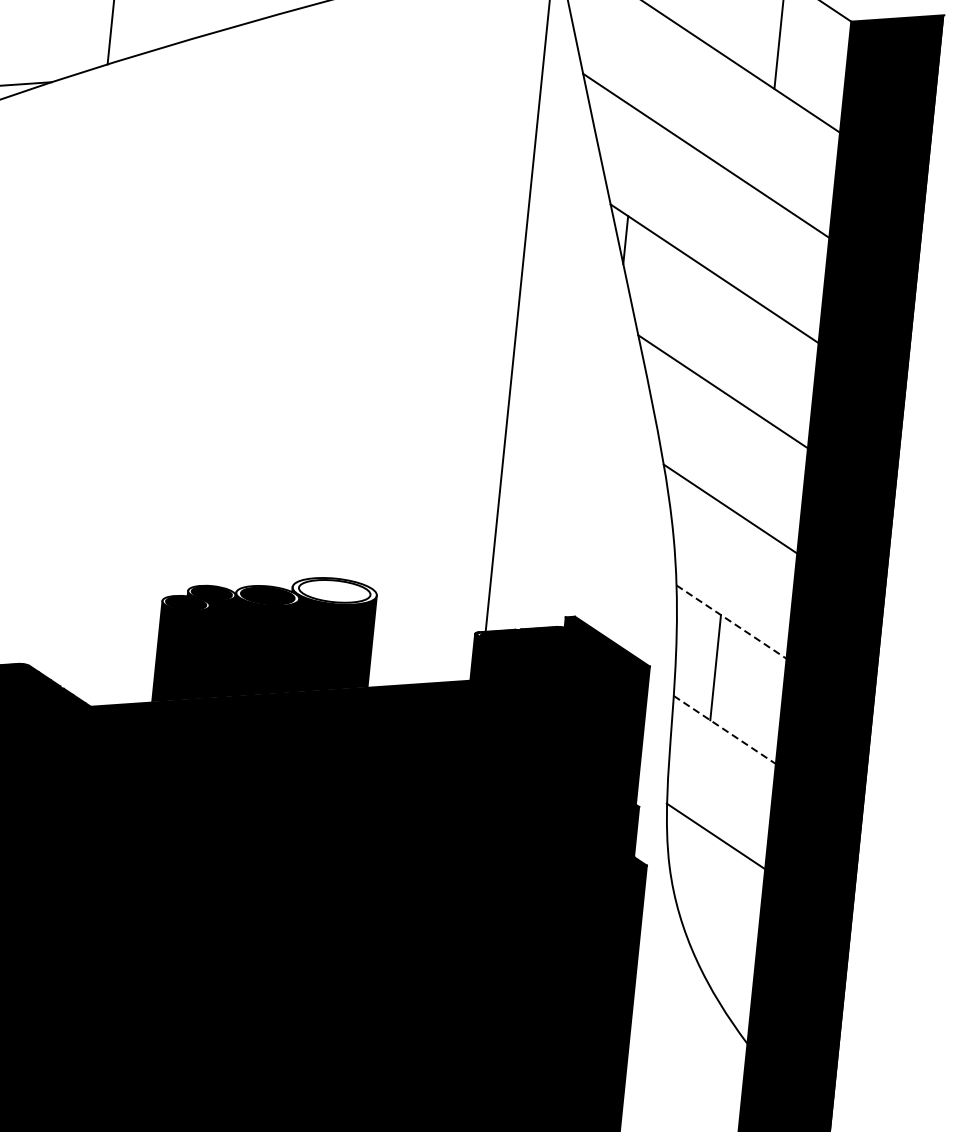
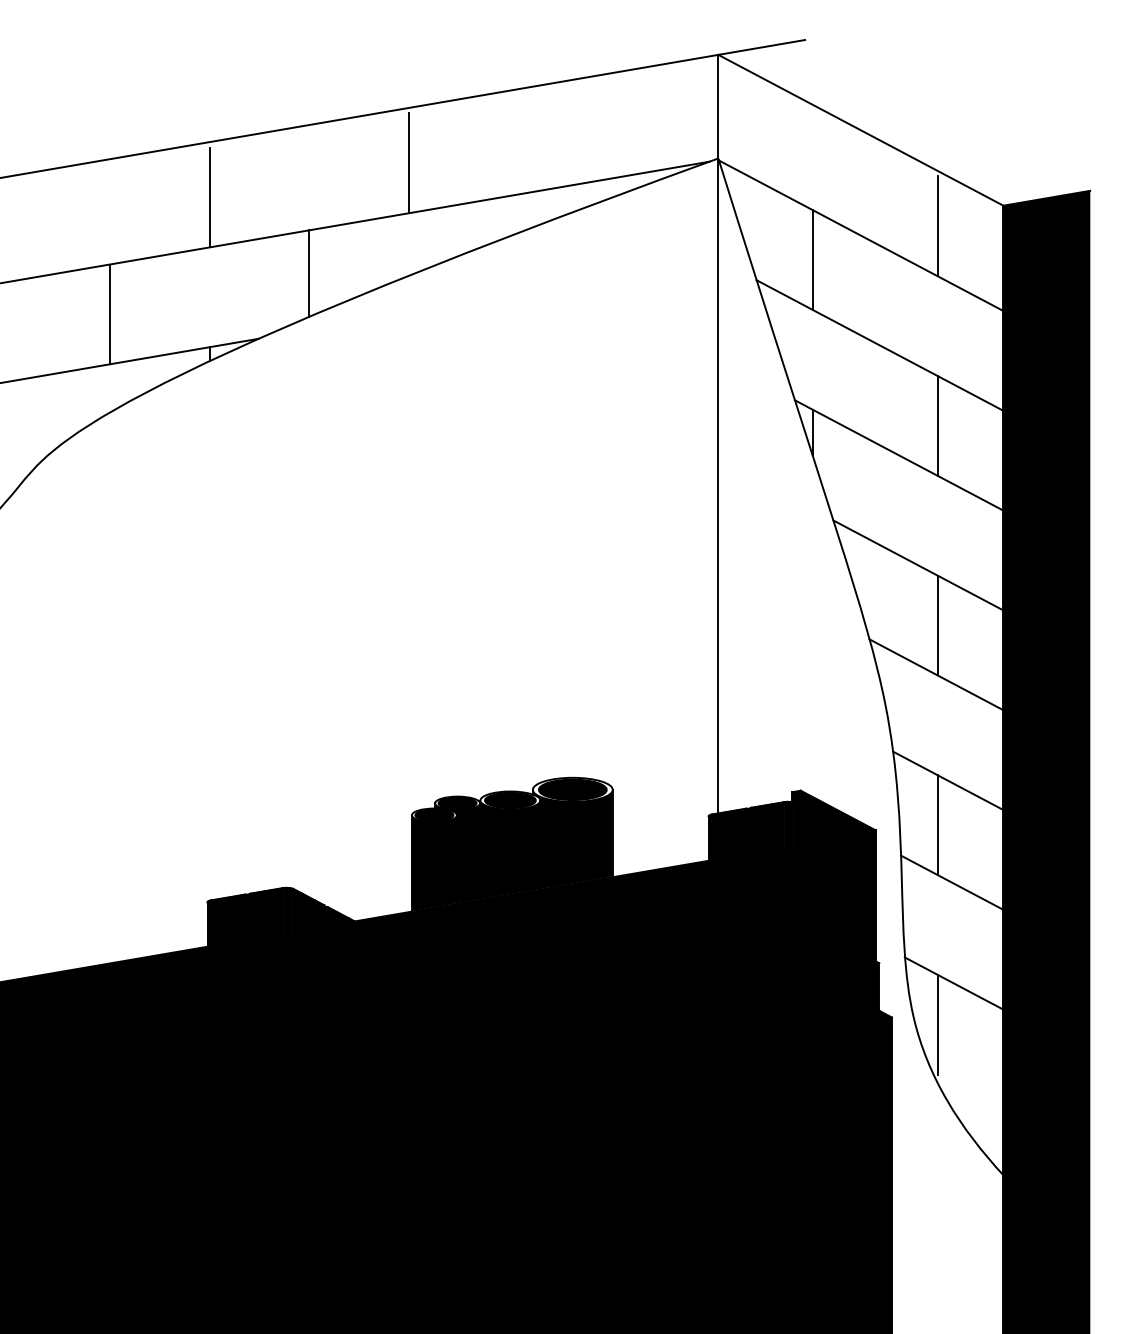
line: (644, 57) -> (812, 259), added
line: (758, 246) -> (937, 425), added
line: (736, 457) -> (937, 625), added
fill: (334, 590) -> (572, 789), added
line: (731, 622) -> (948, 781), dashed -> solid
line: (725, 729) -> (952, 882), dashed -> solid
line: (694, 877) -> (937, 1024), added

